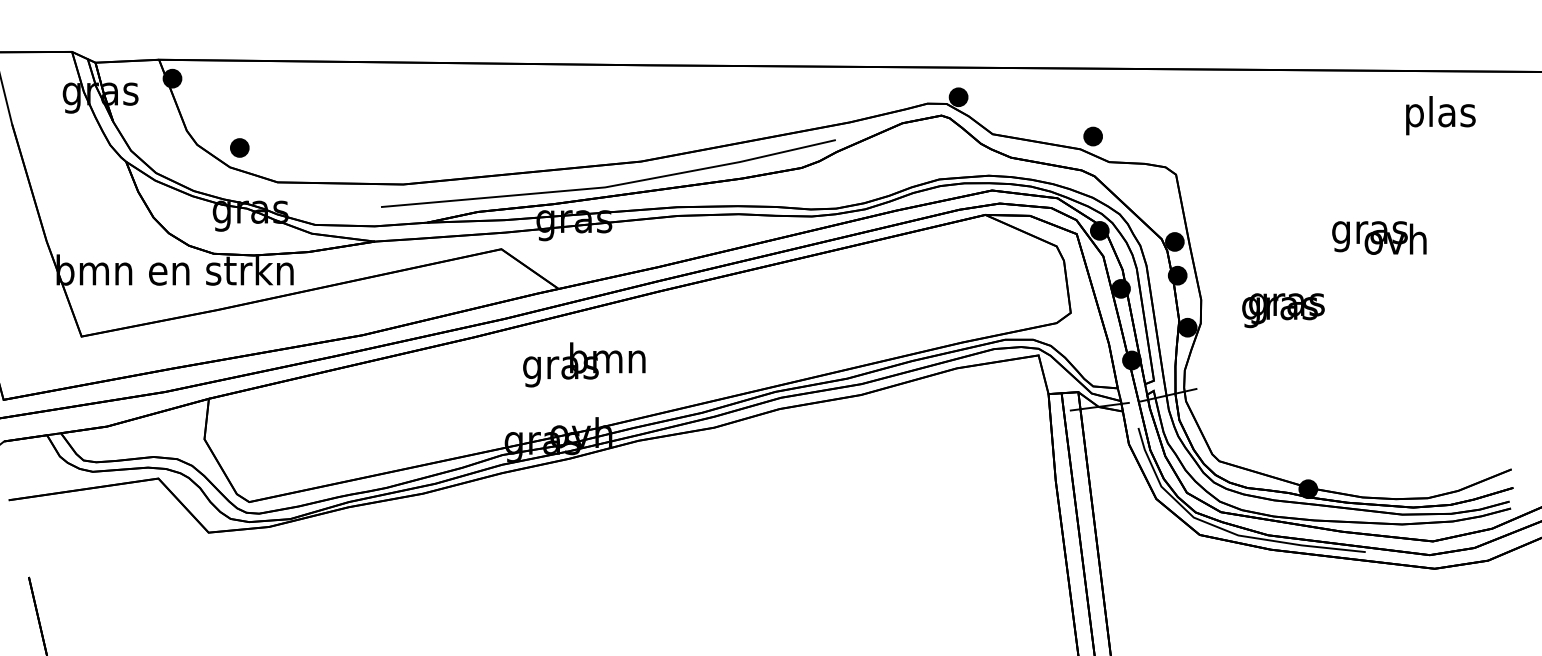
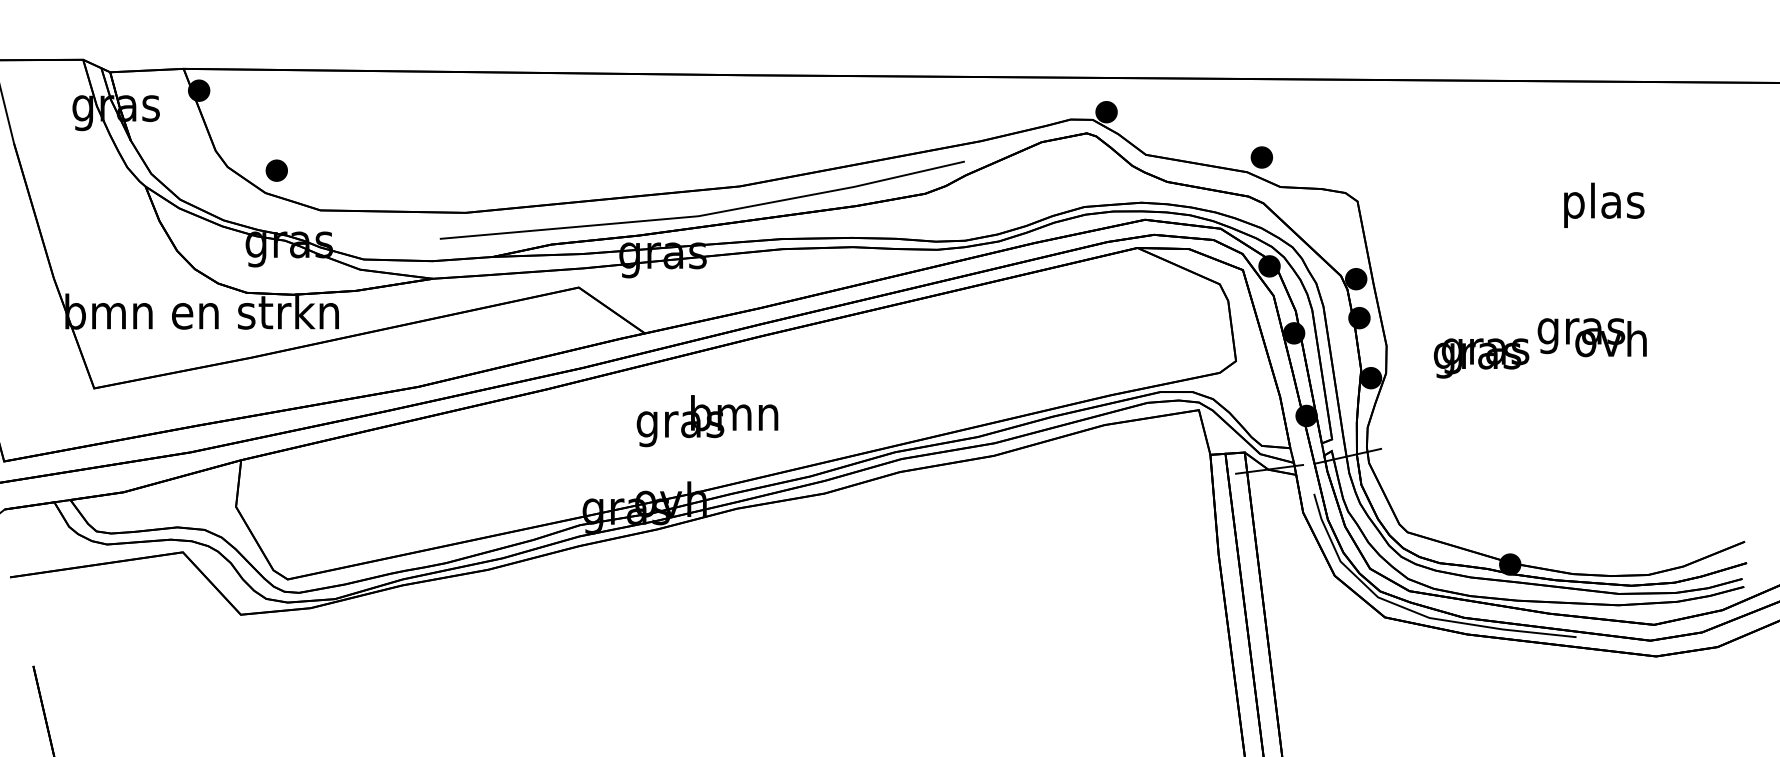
text: (1441, 114) -> (1604, 204), moved
text: (1378, 237) -> (1591, 337), moved
text: (584, 365) -> (707, 421), moved

